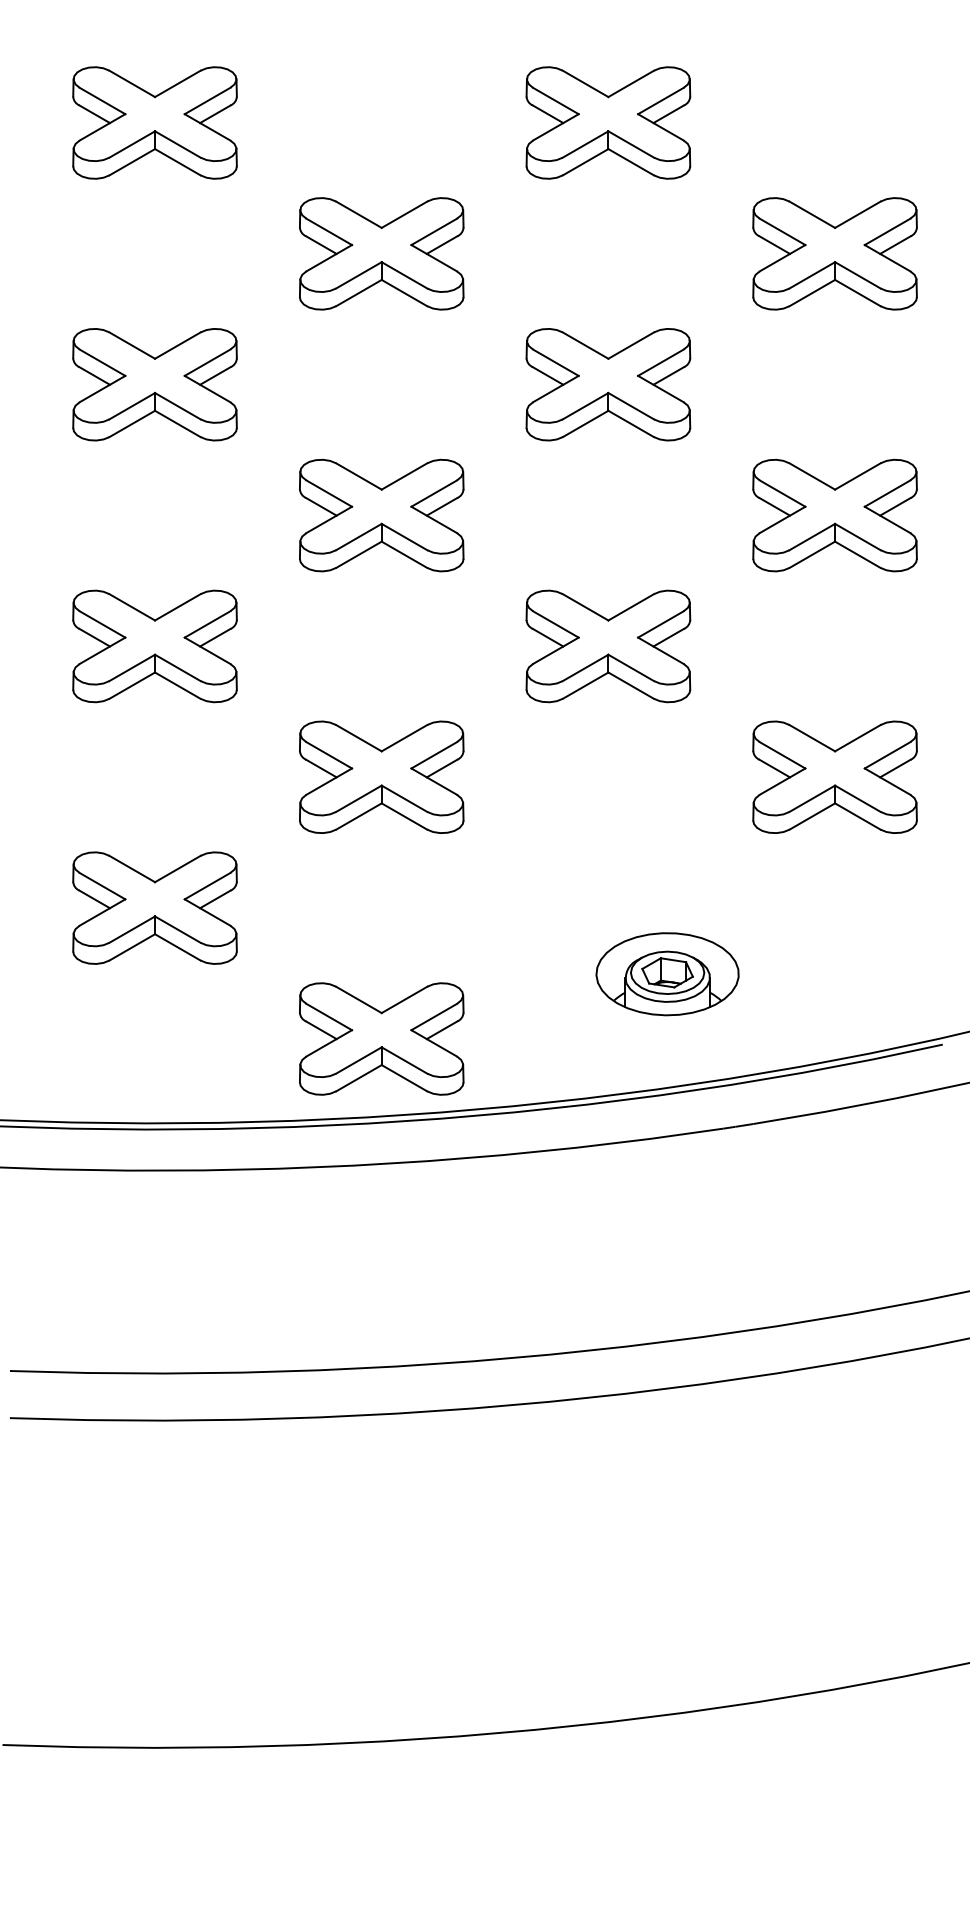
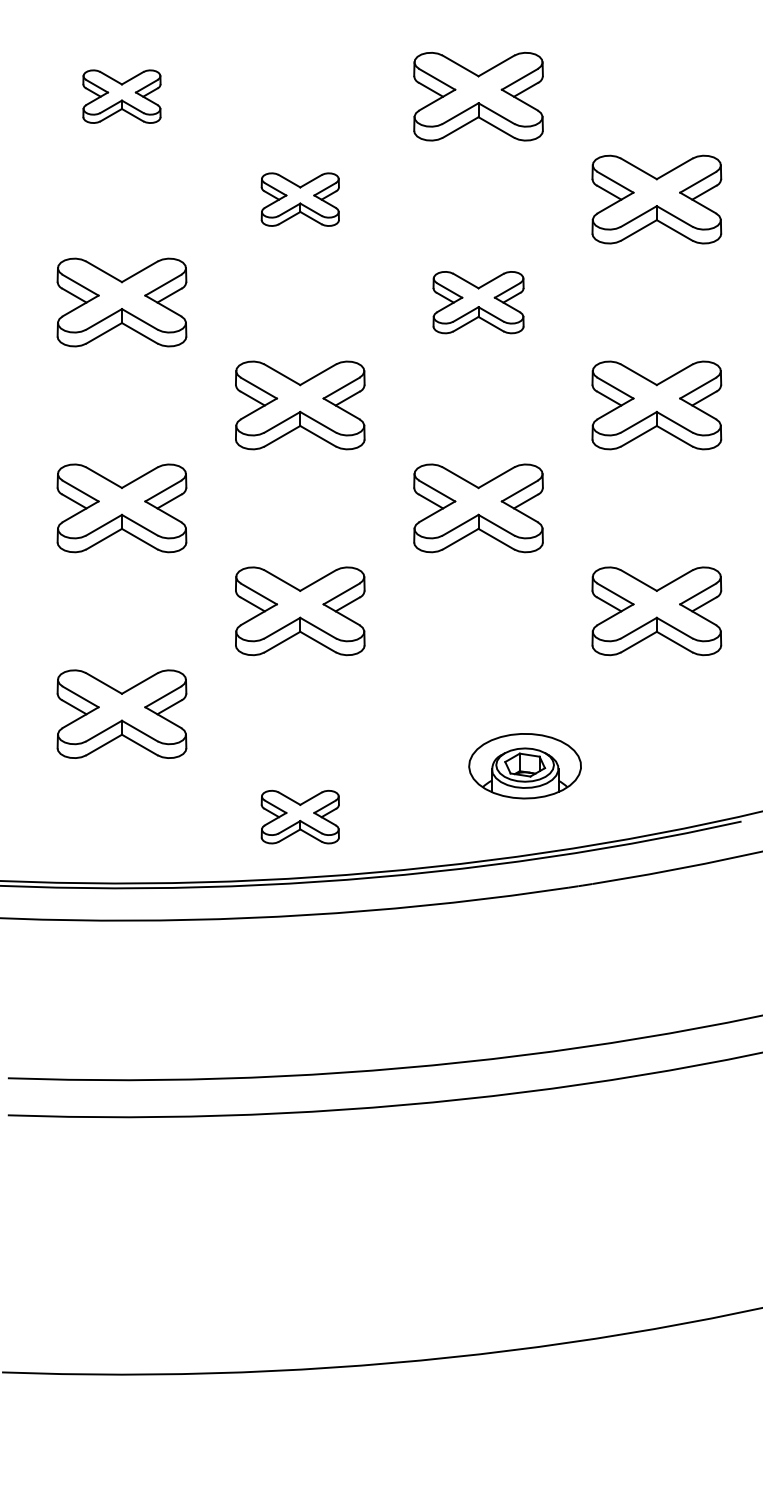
part: (154, 122) -> (121, 96), size x0.6
part: (381, 253) -> (300, 199), size x0.6
part: (608, 384) -> (478, 302), size x0.7
part: (381, 1038) -> (300, 816), size x0.6

